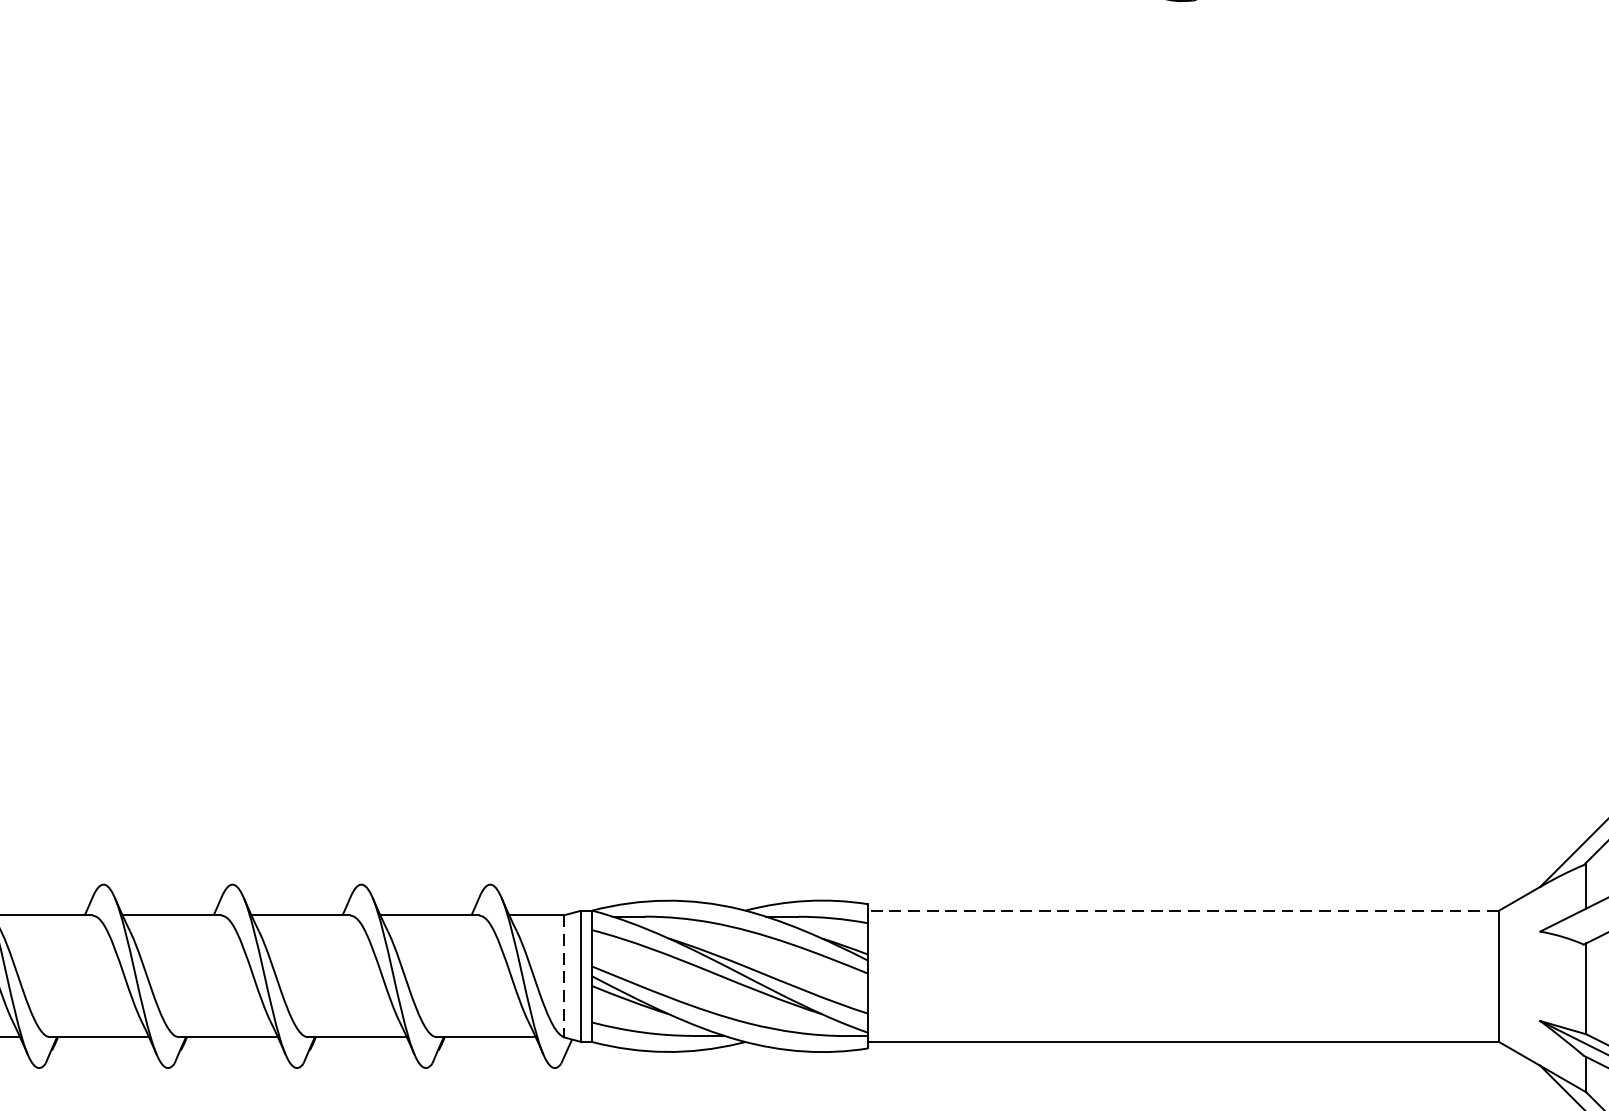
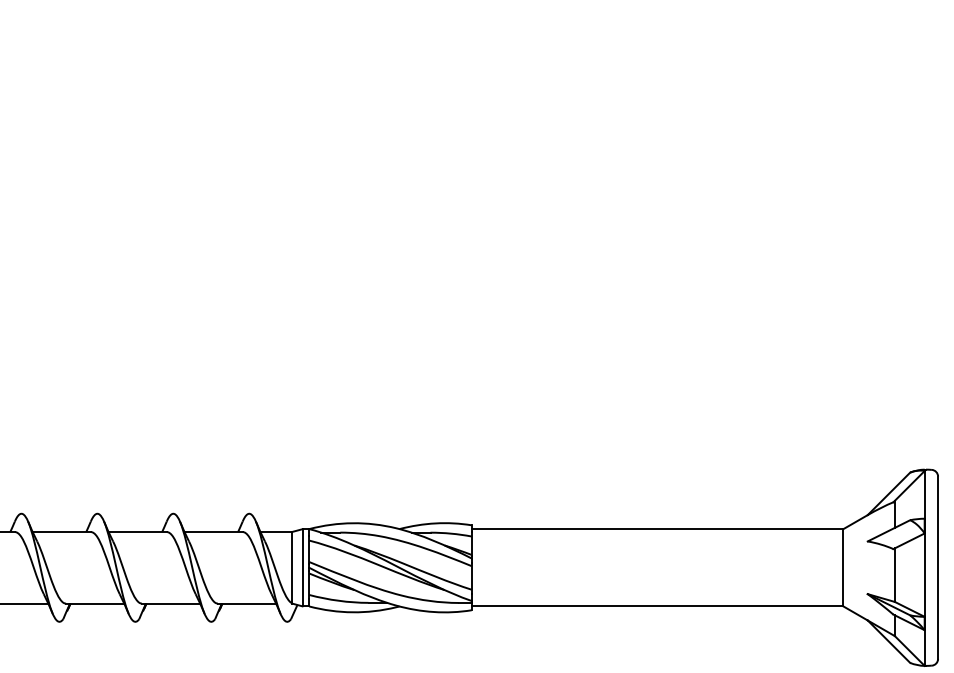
line: (1183, 911) -> (657, 529), dashed -> solid
line: (563, 975) -> (292, 567), dashed -> solid

